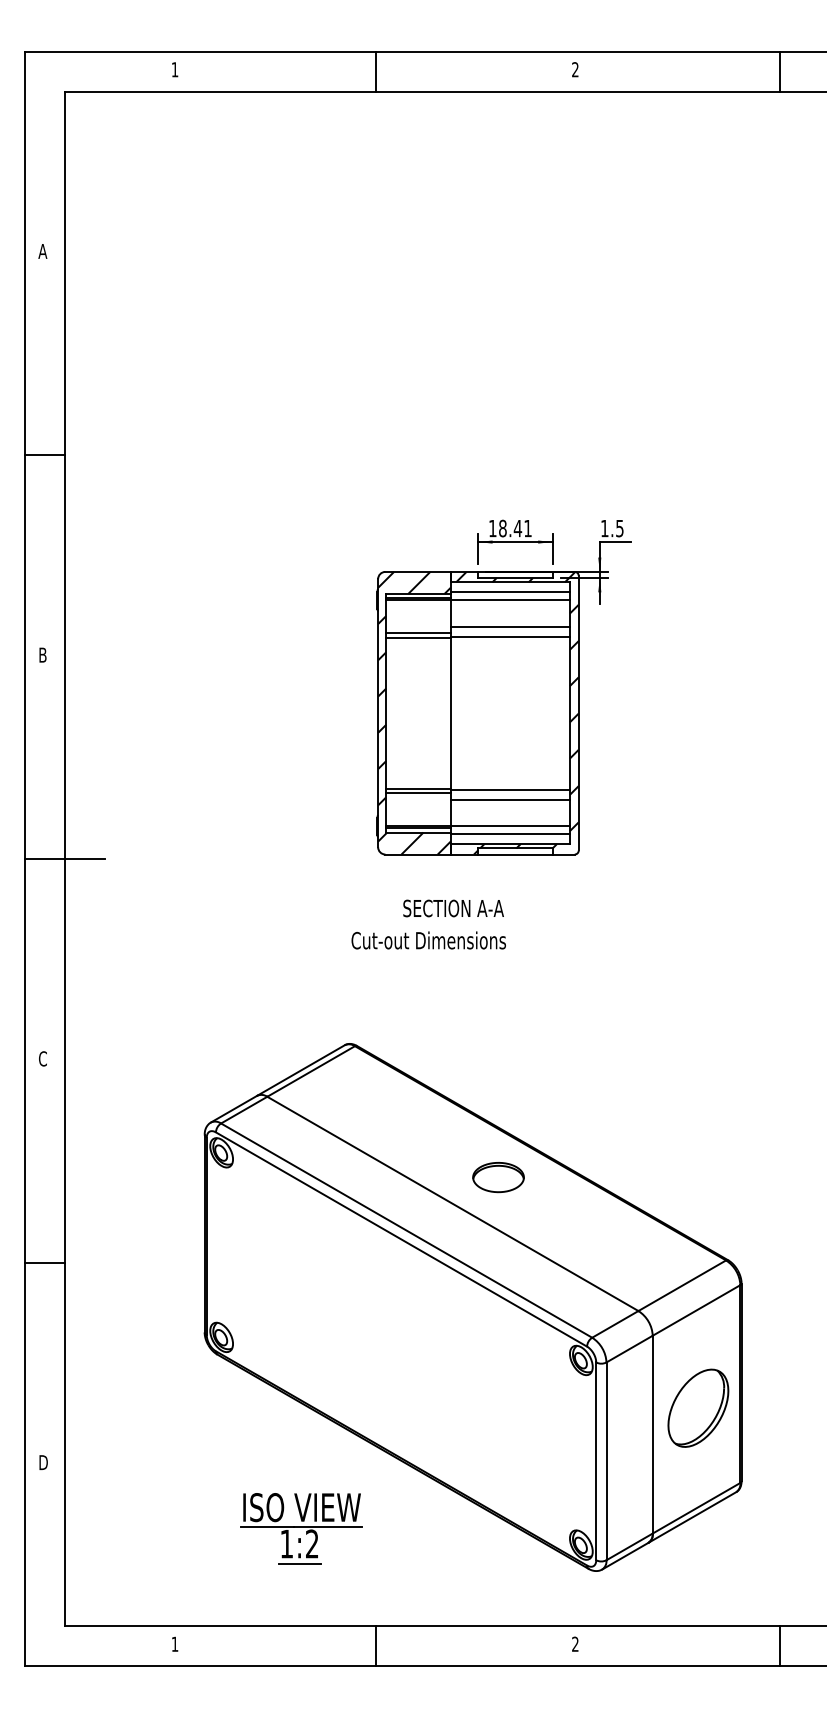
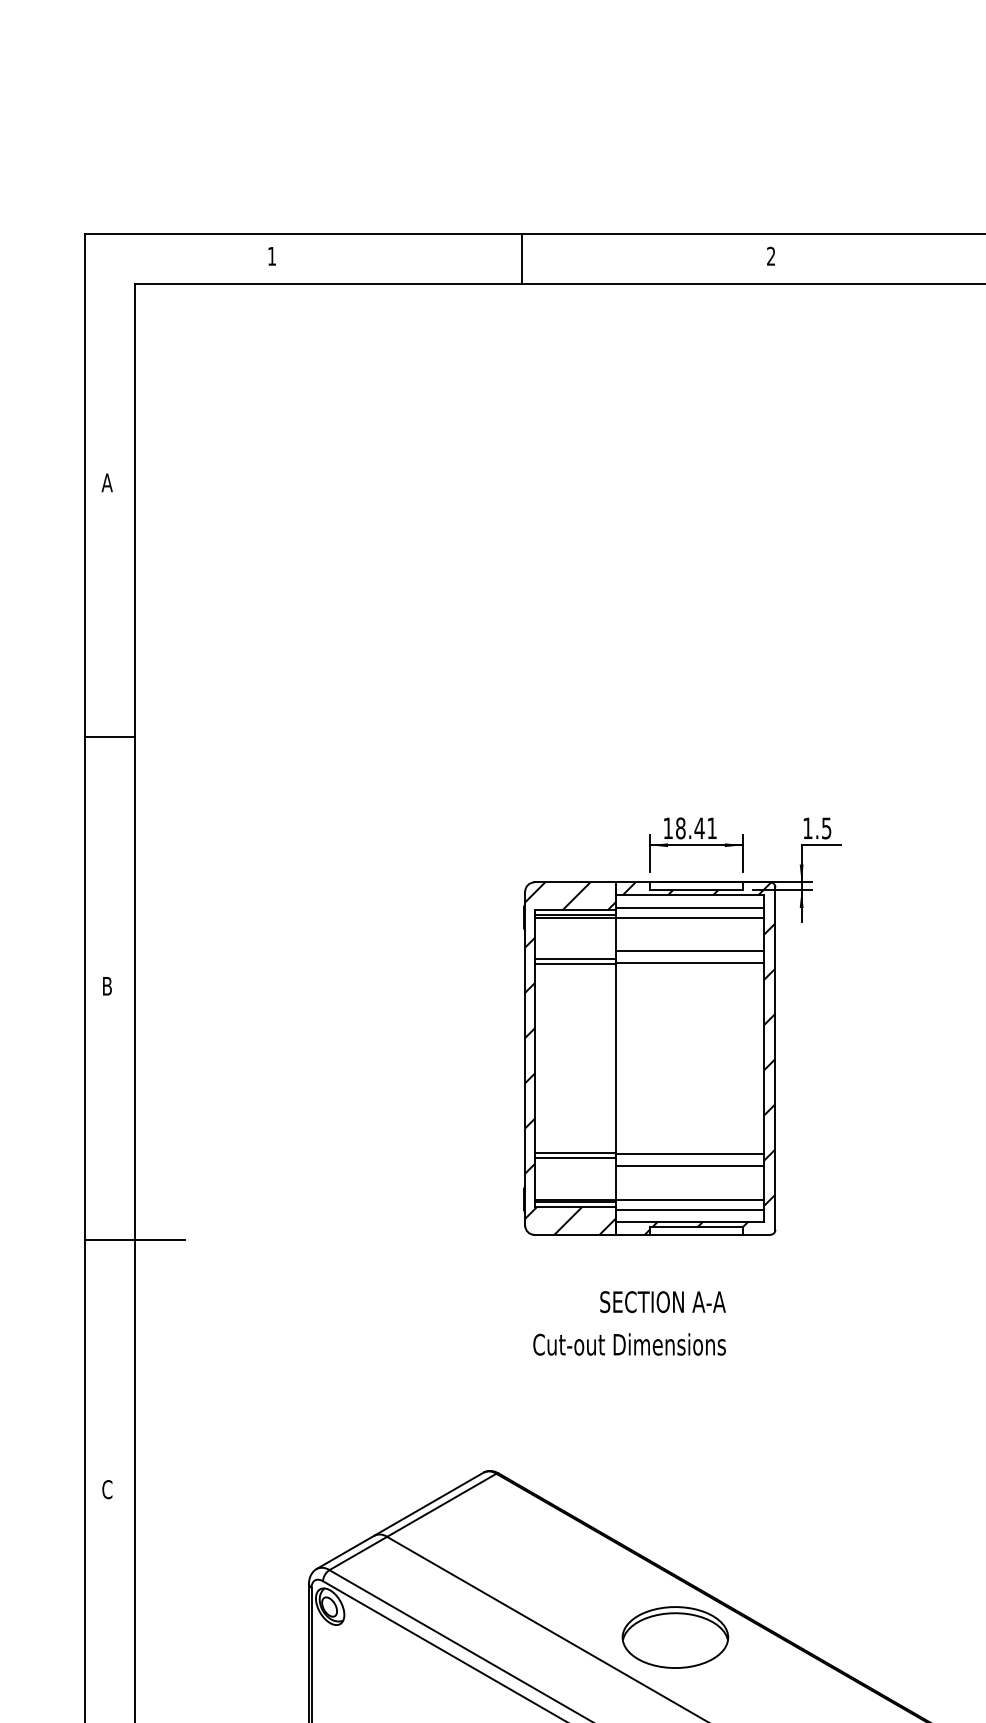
text: (453, 908) -> (662, 1302), moved
text: (428, 940) -> (629, 1344), moved
part: (498, 1177) -> (675, 1637), size x1.67

